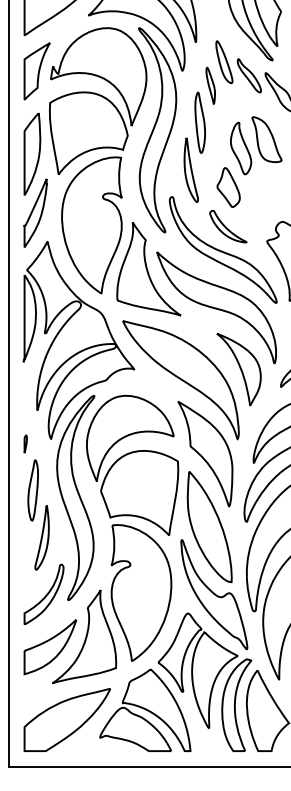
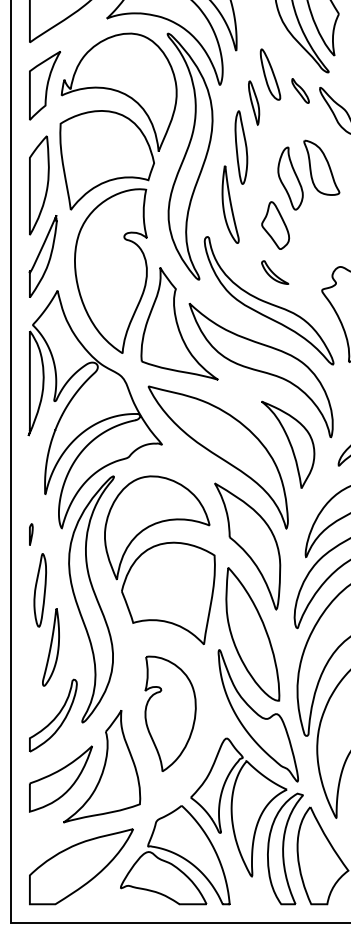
part: (249, 75) -> (300, 90), size x0.6
part: (227, 226) -> (274, 272), size x0.6
part: (141, 592) -> (170, 713), size x0.7

